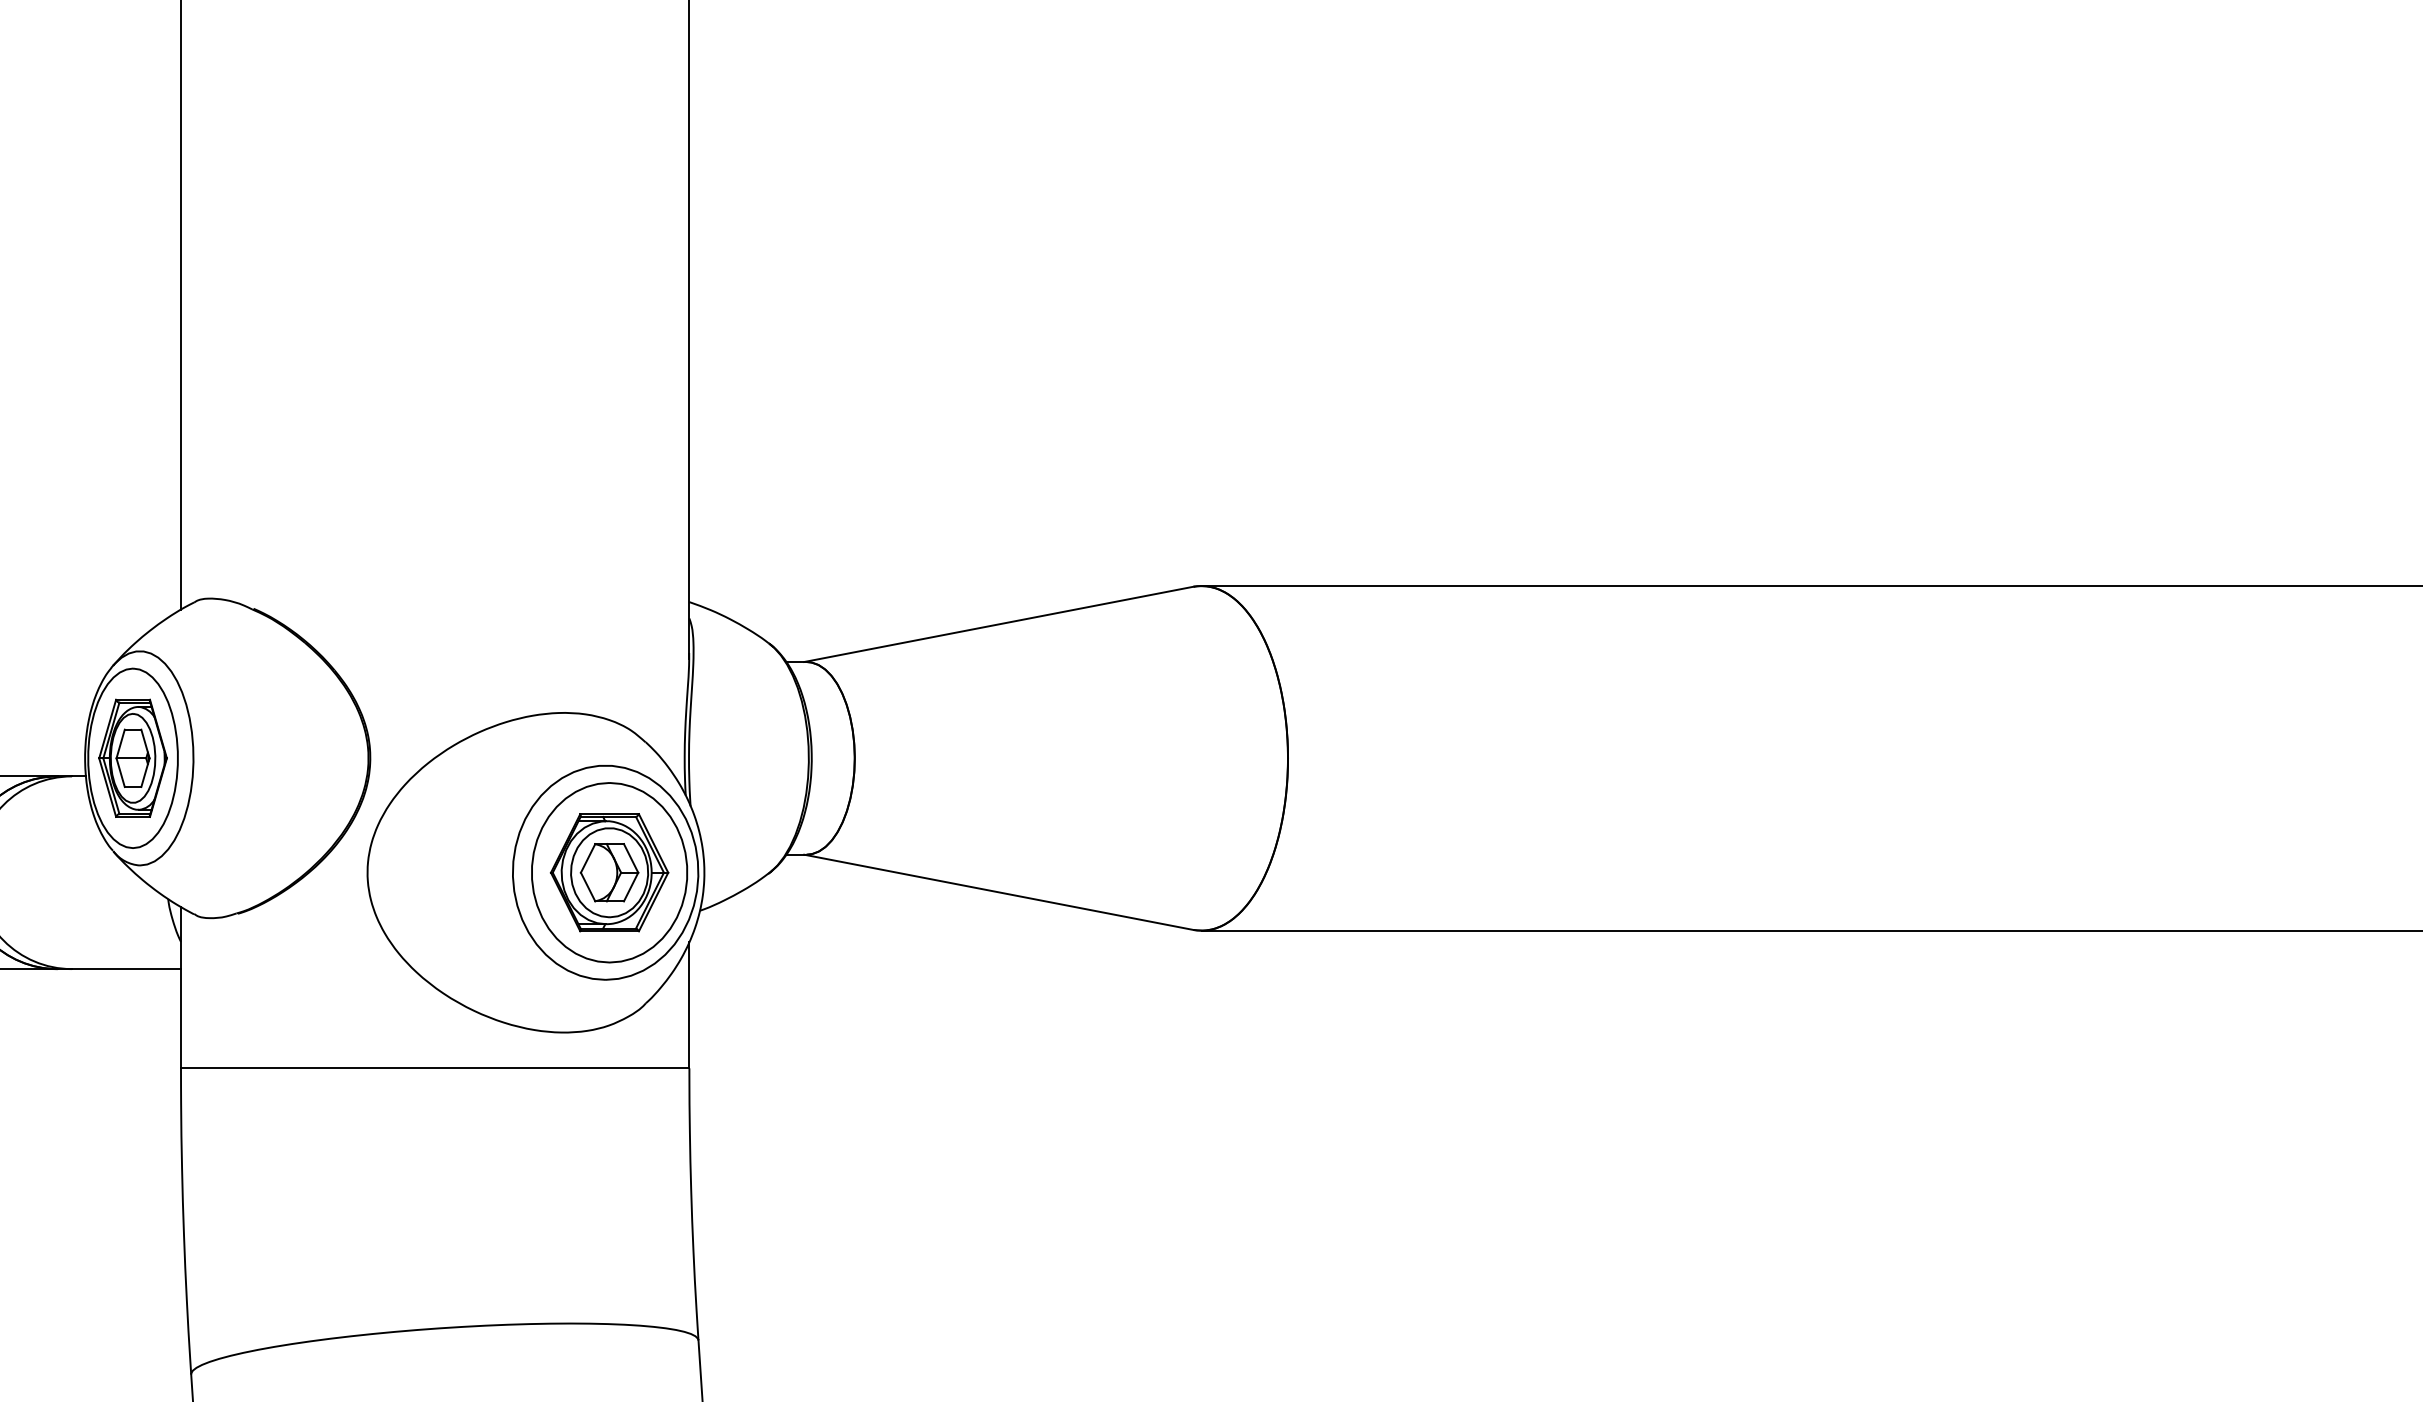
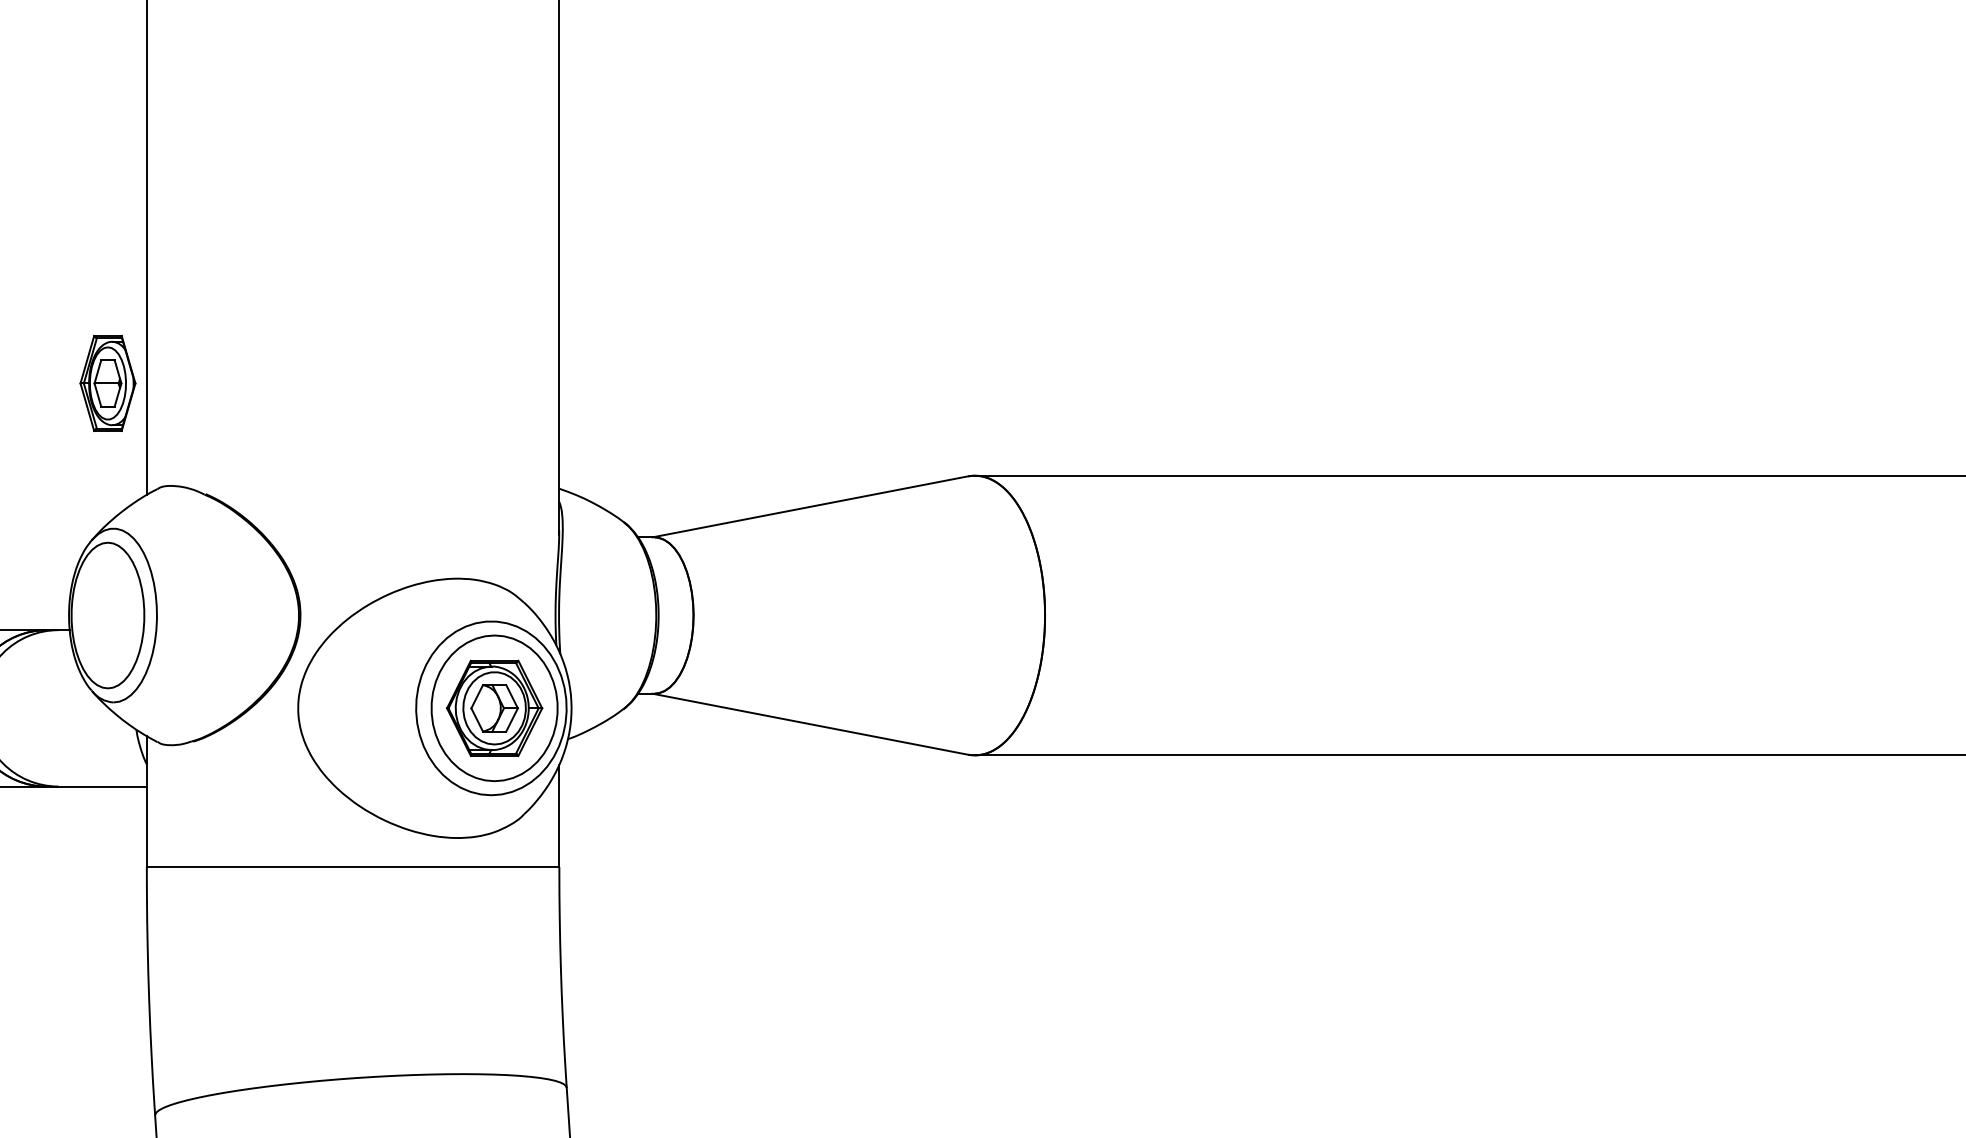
part: (132, 757) -> (107, 382), moved

